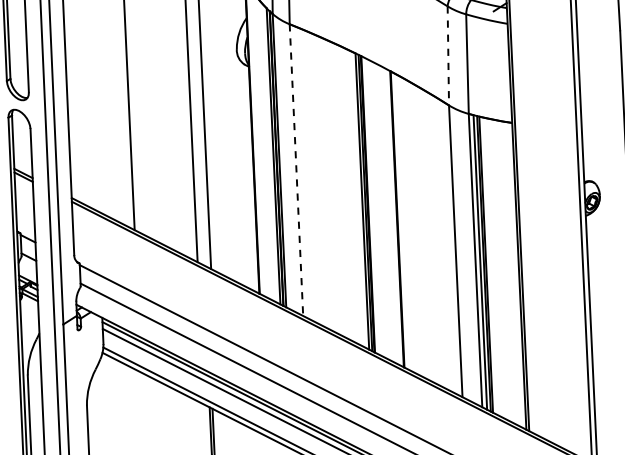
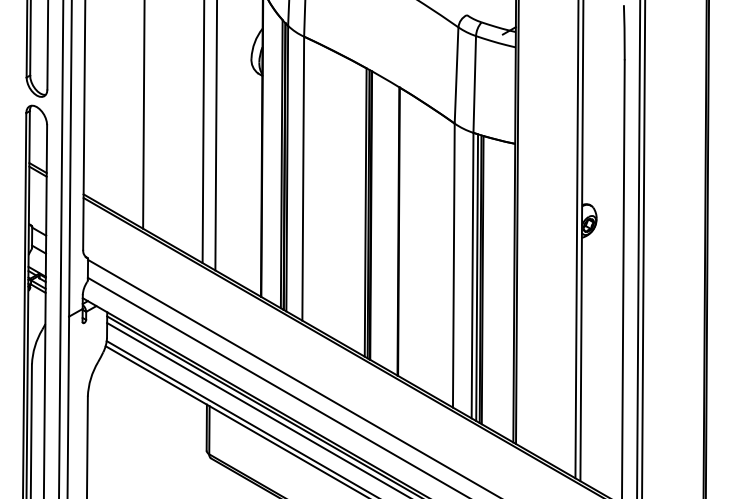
line: (448, 56) -> (456, 76), dashed -> solid
line: (296, 169) -> (303, 178), dashed -> solid

